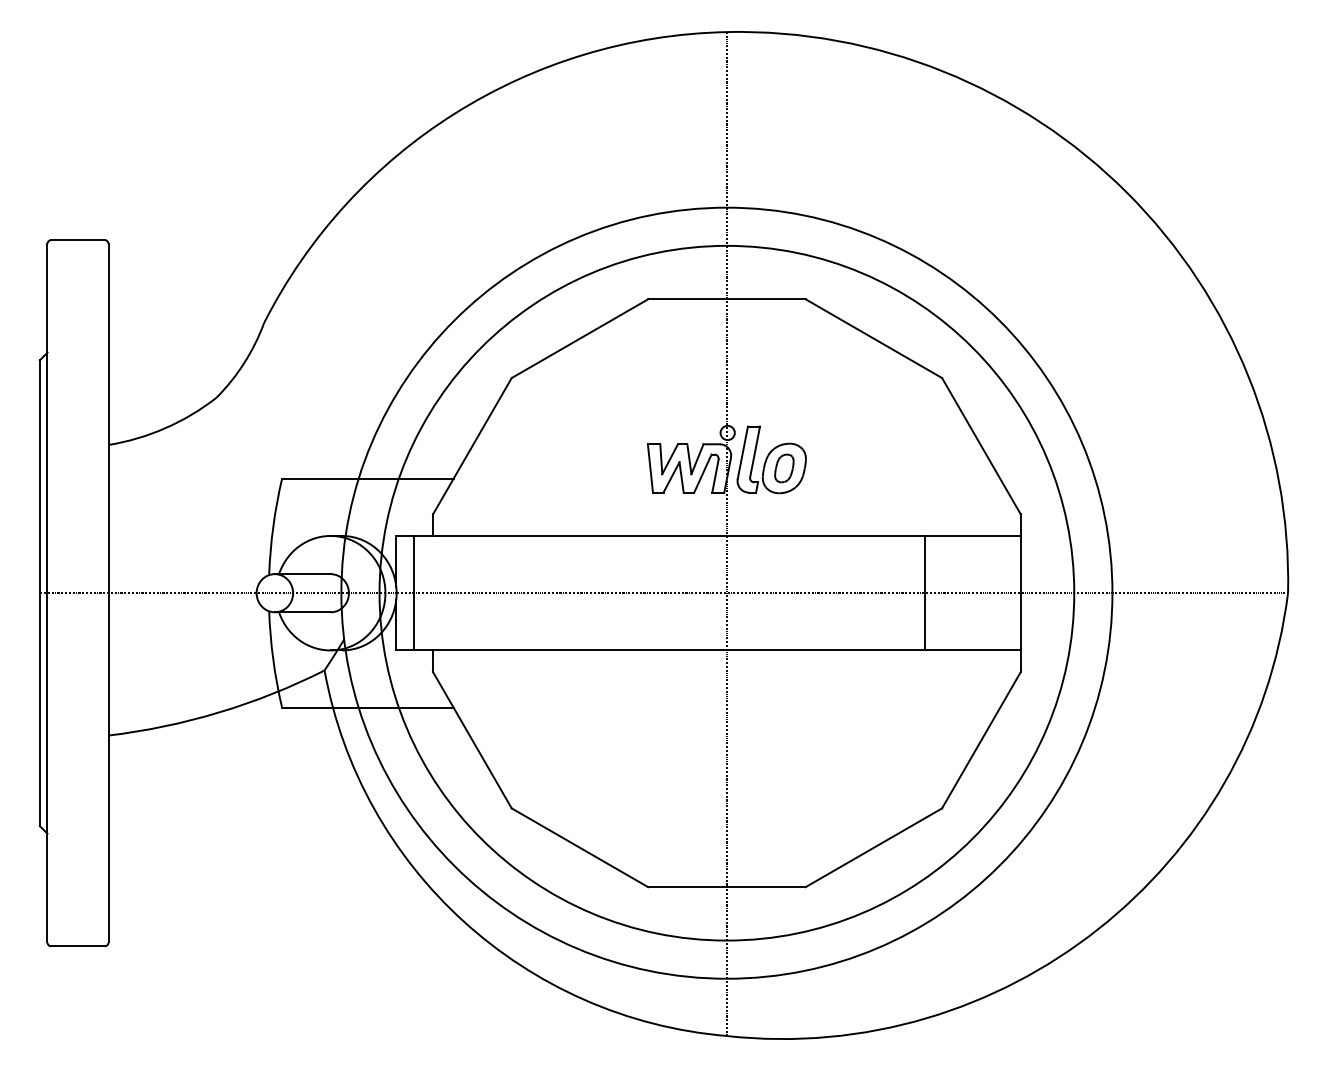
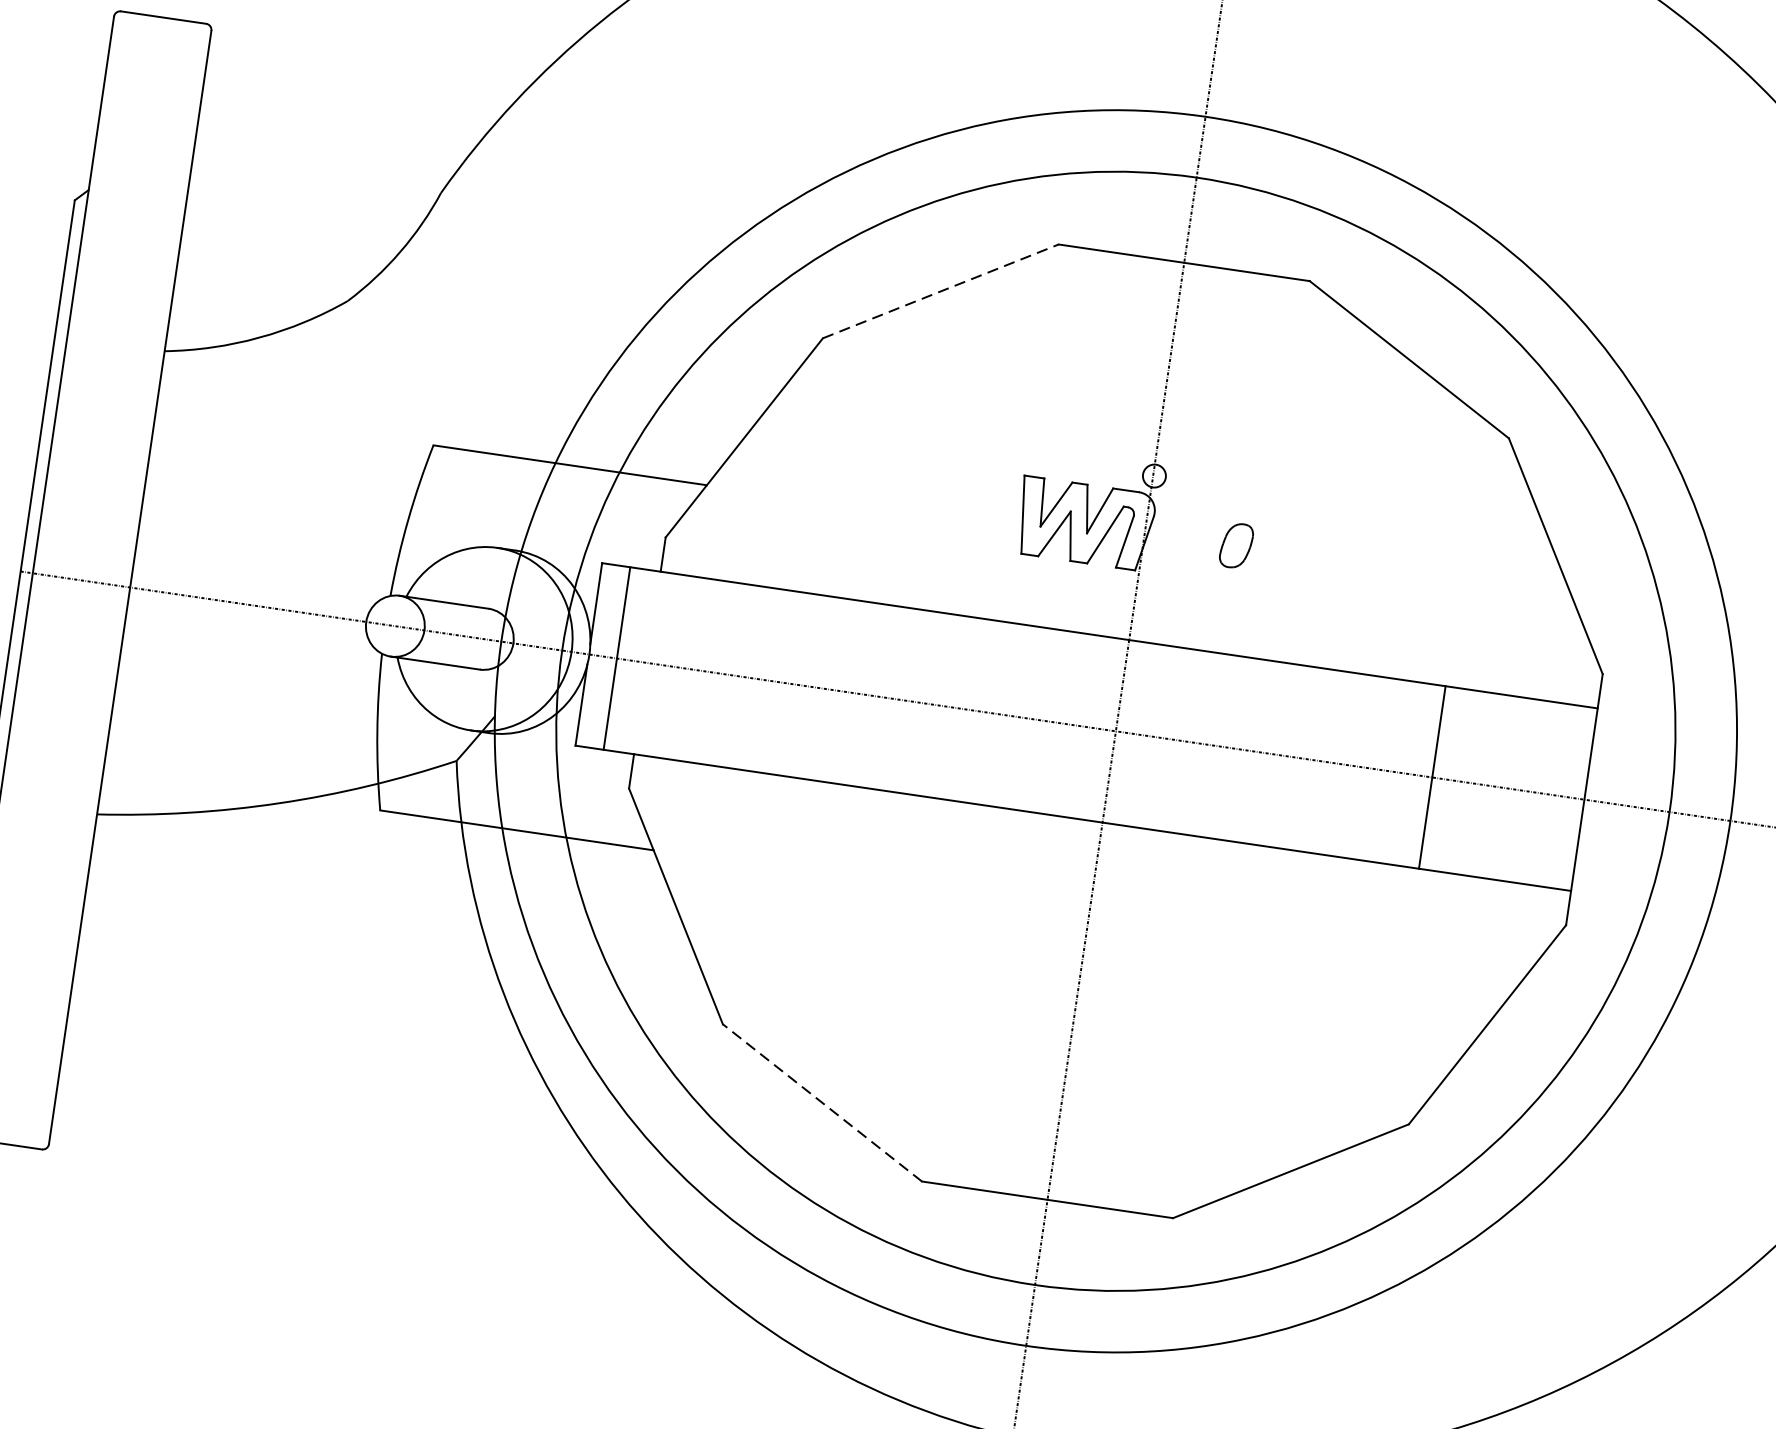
line: (579, 338) -> (940, 291), solid -> dashed
part: (771, 459) -> (1218, 528), removed
line: (579, 847) -> (821, 1102), solid -> dashed

